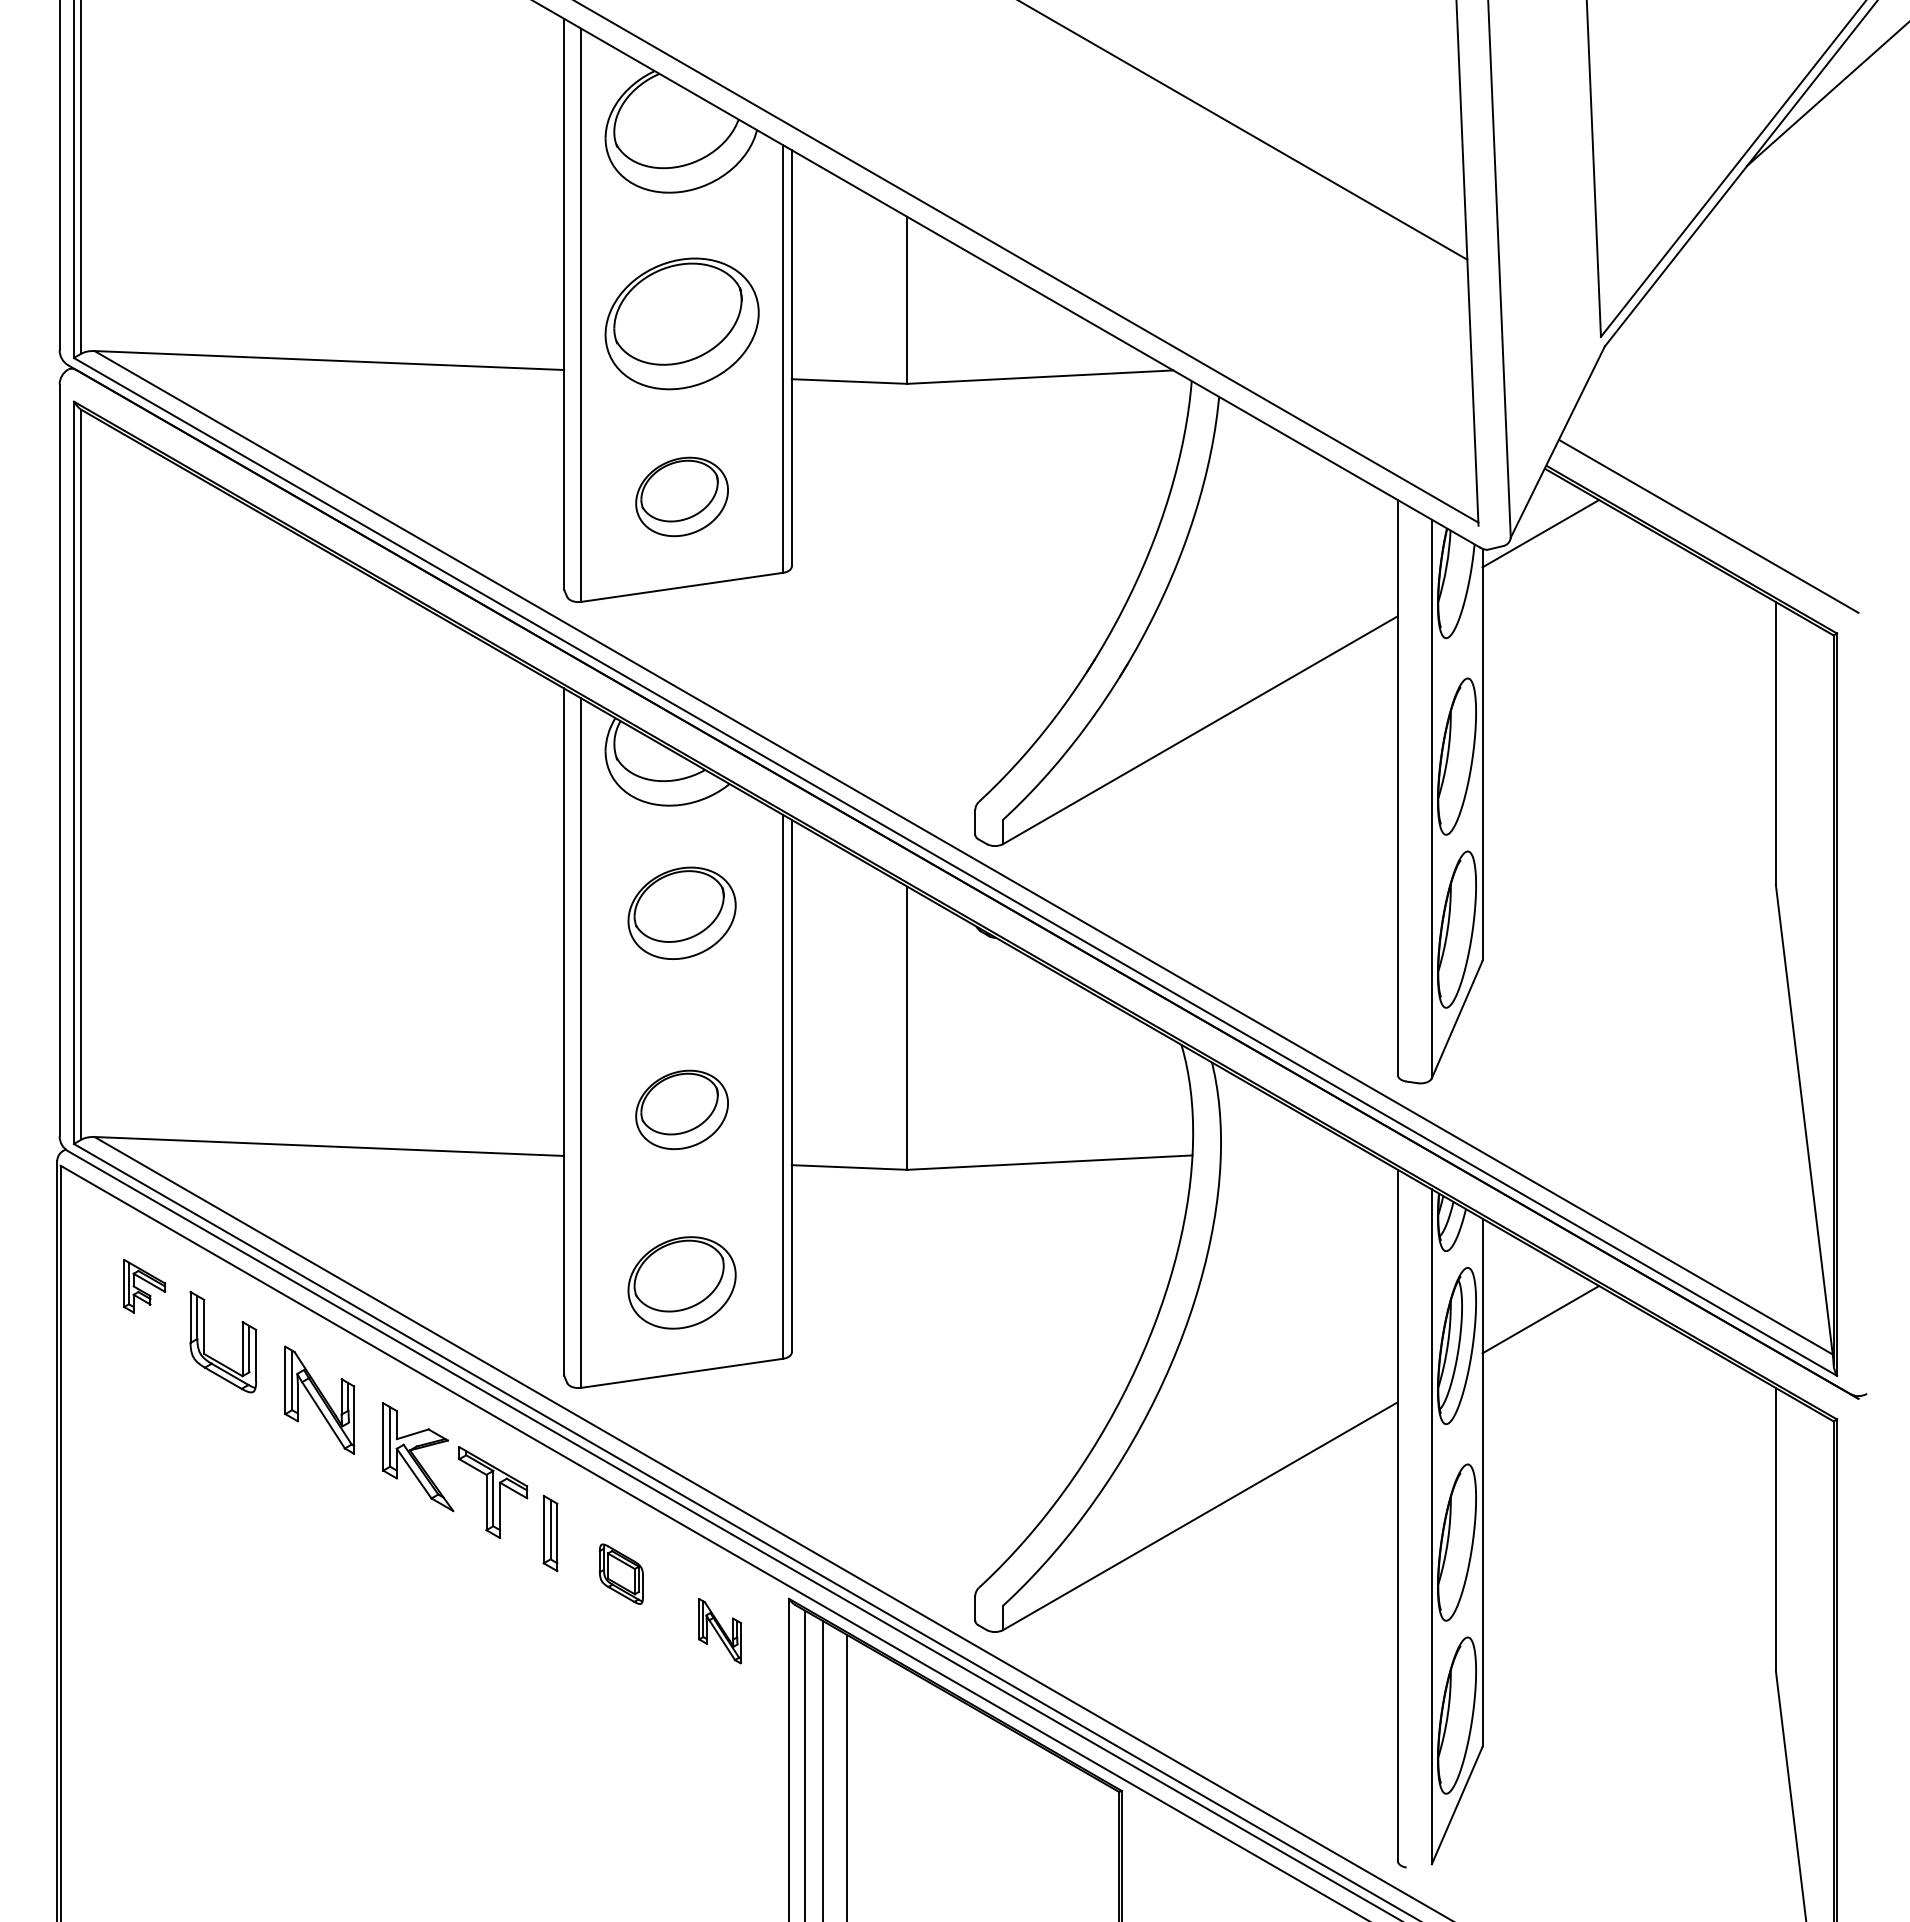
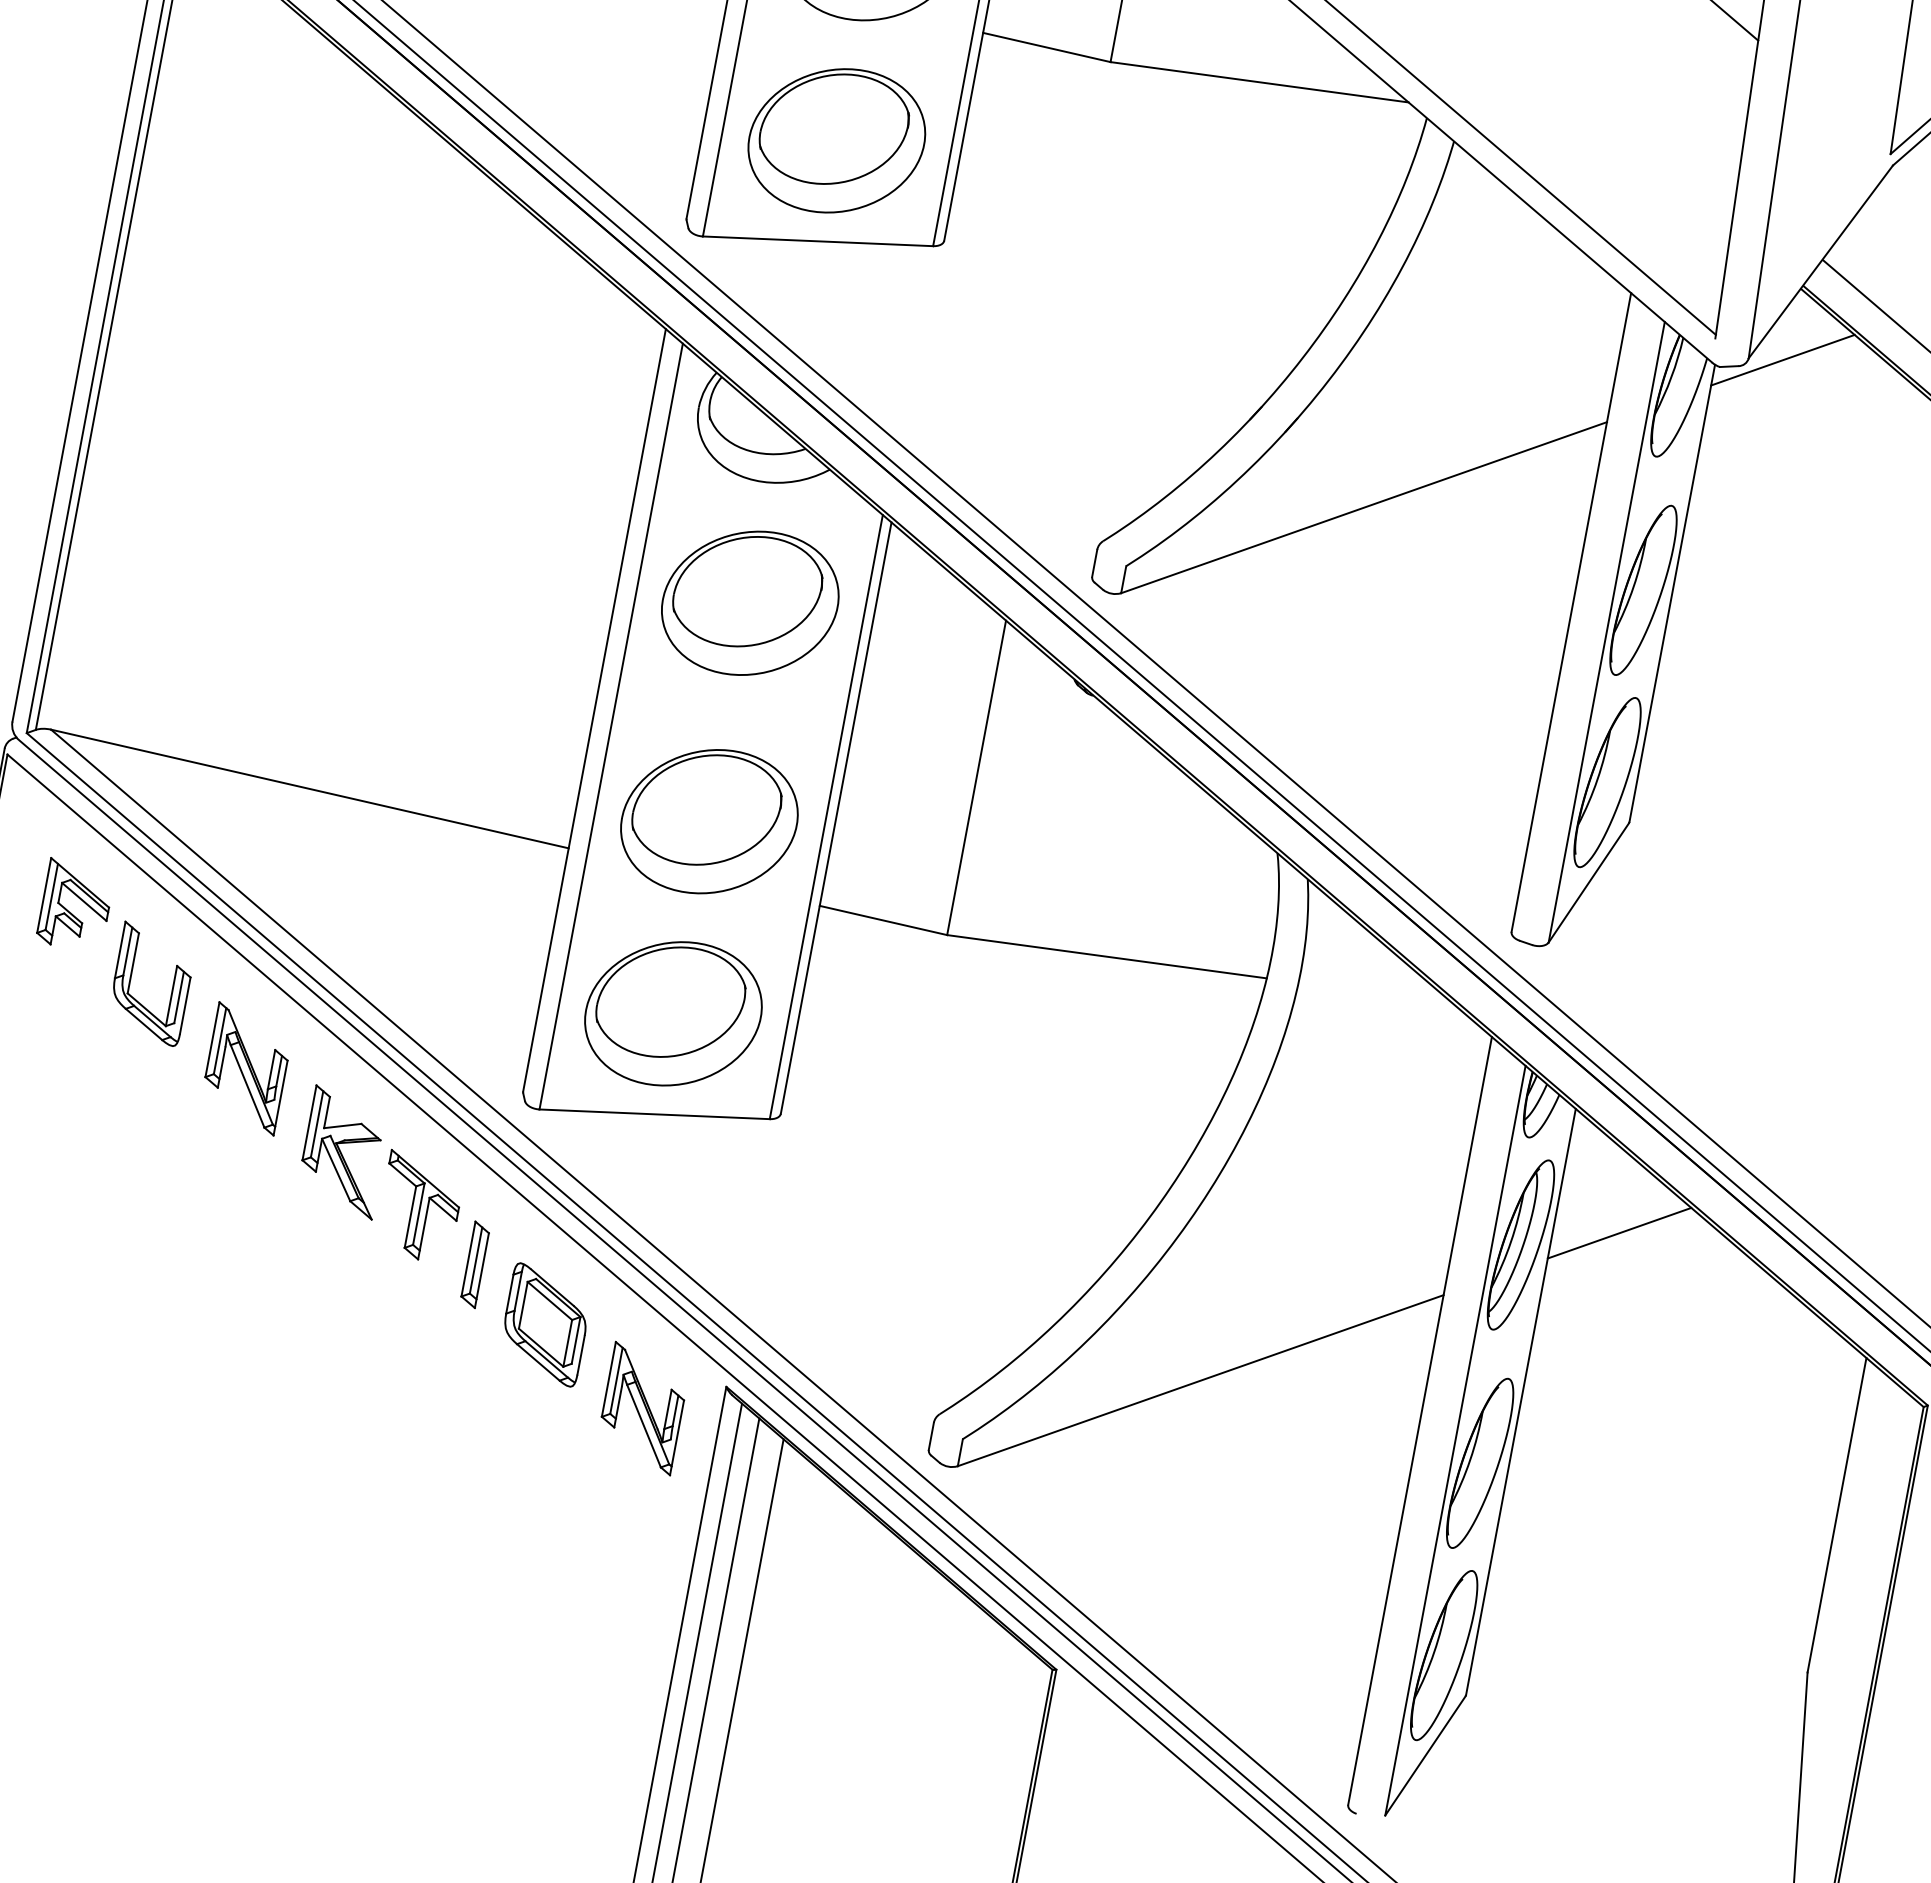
part: (681, 496) -> (836, 140), size x1.67
part: (681, 913) -> (749, 603), size x1.43
part: (681, 1109) -> (708, 821), size x1.67
part: (681, 1282) -> (672, 1013), size x1.43
part: (144, 1285) -> (75, 904), size x1.43
part: (621, 1573) -> (545, 1324), size x1.67
part: (719, 1630) -> (642, 1407), size x1.67

